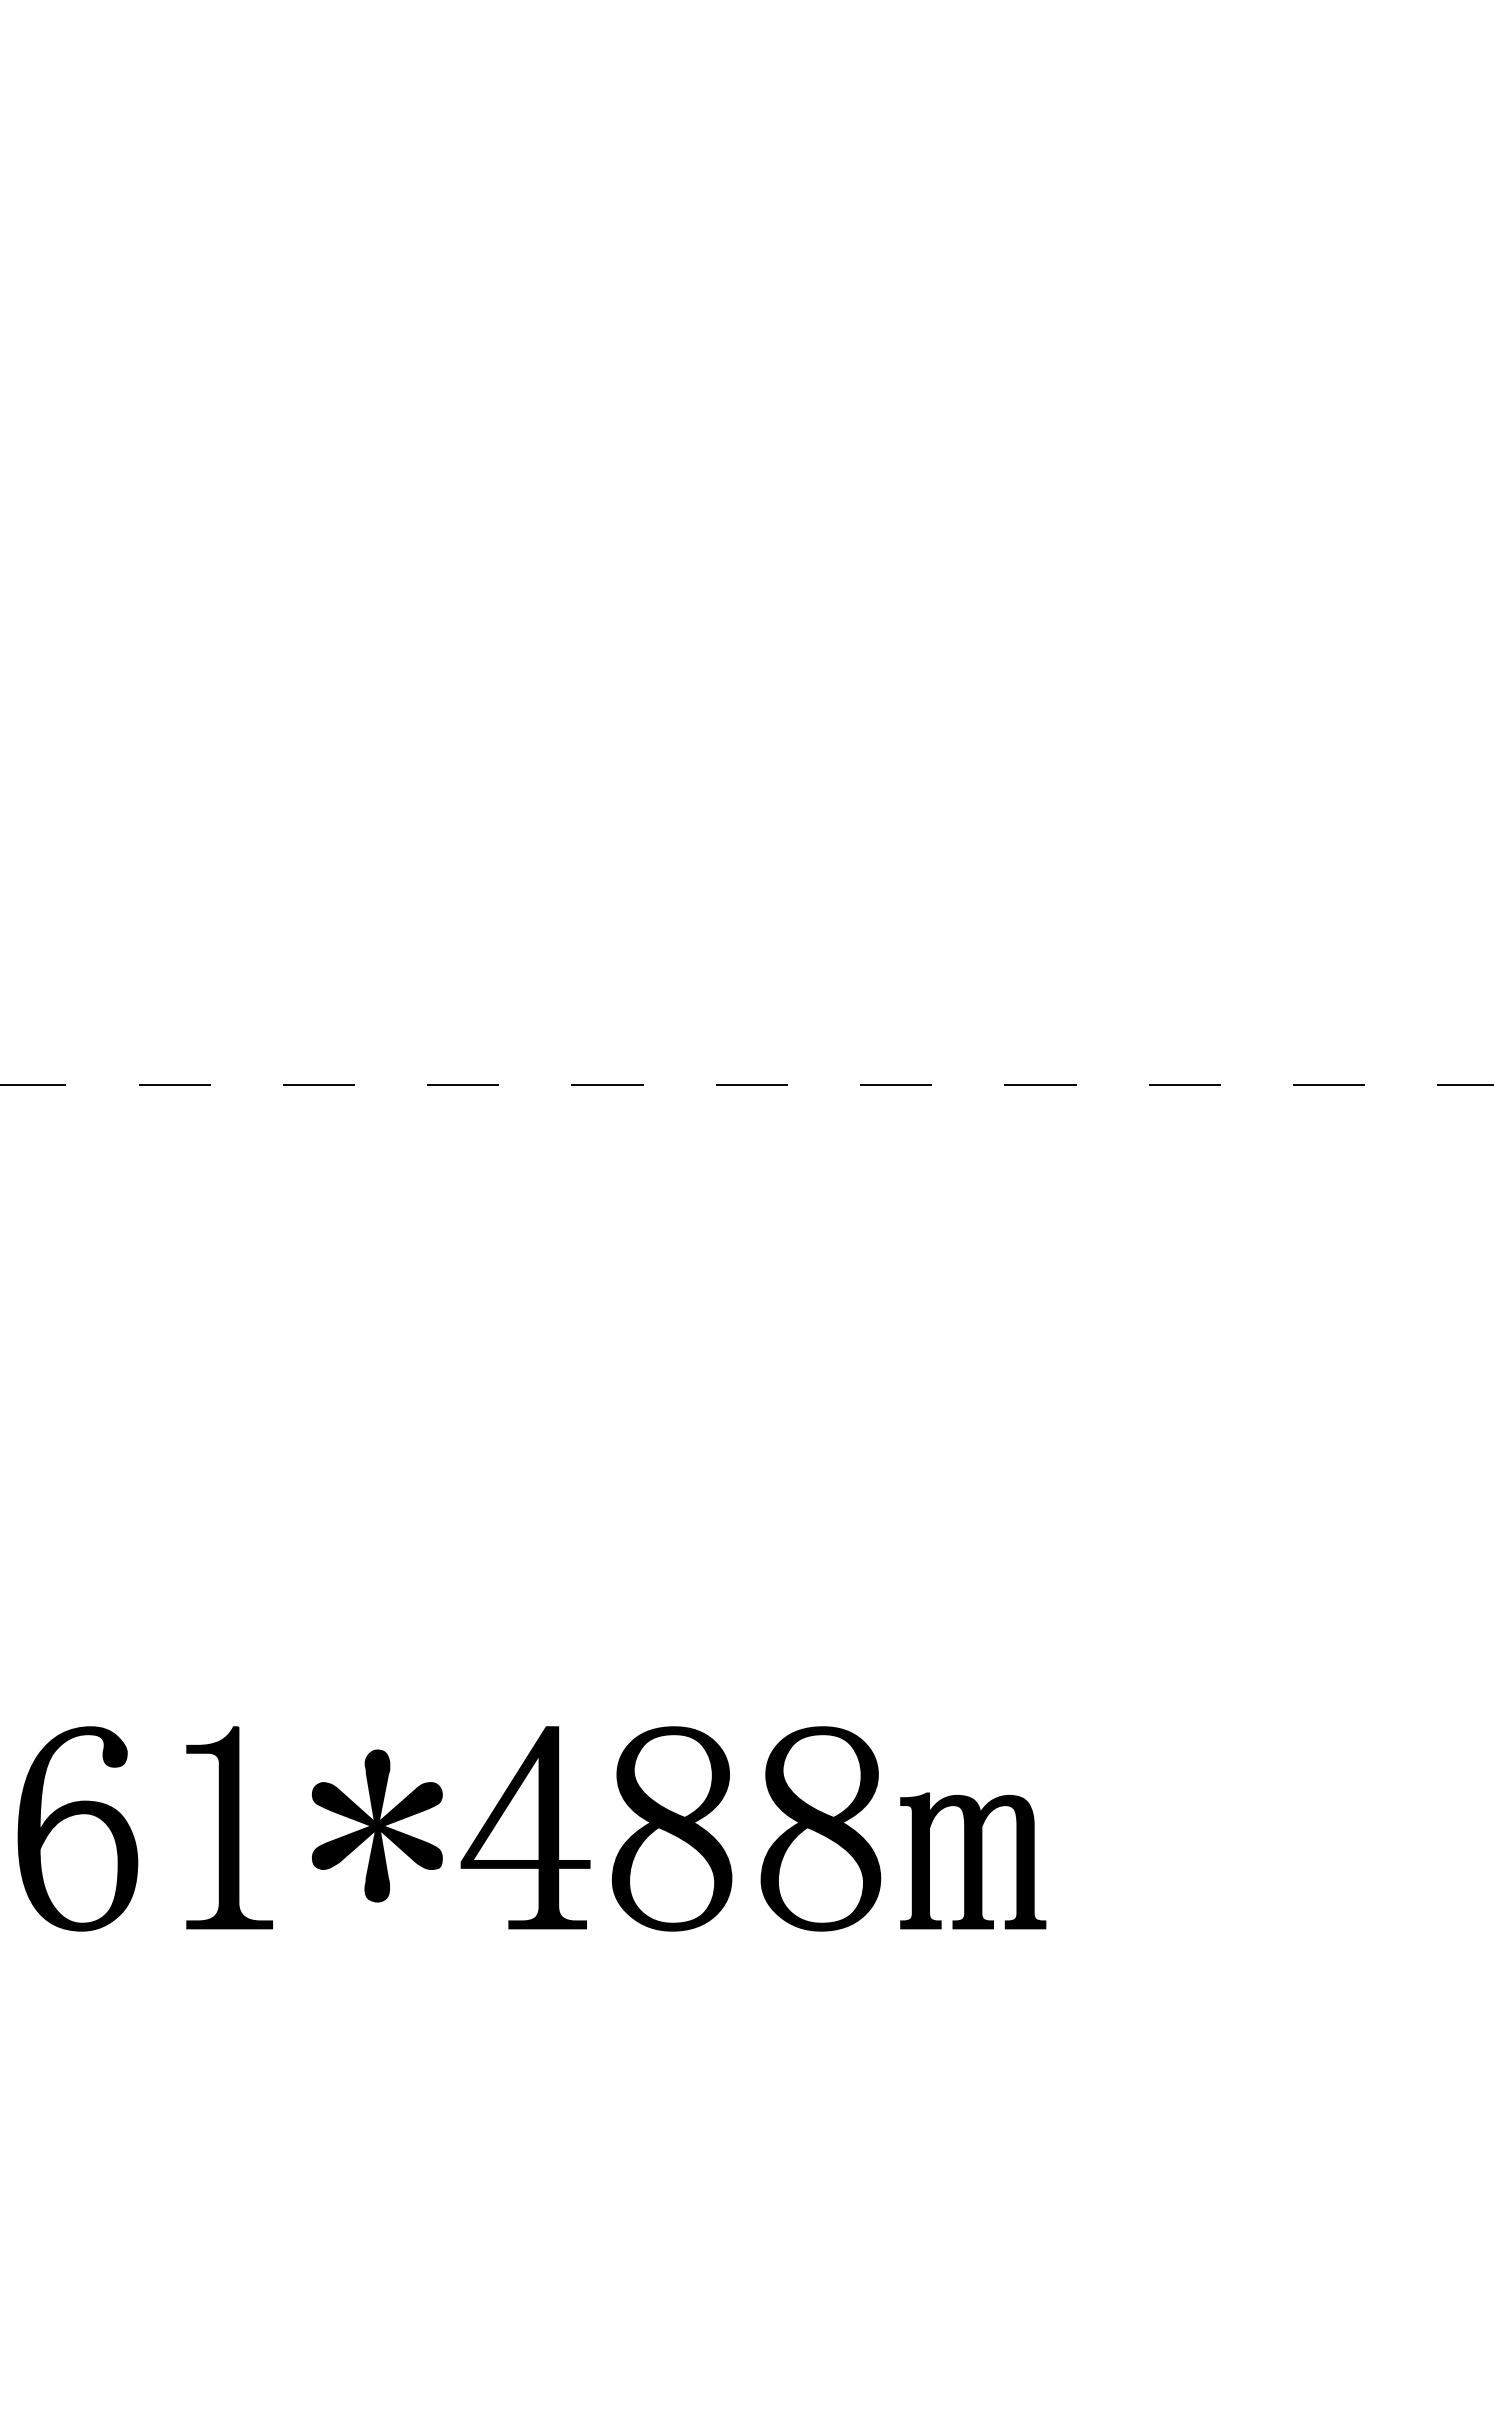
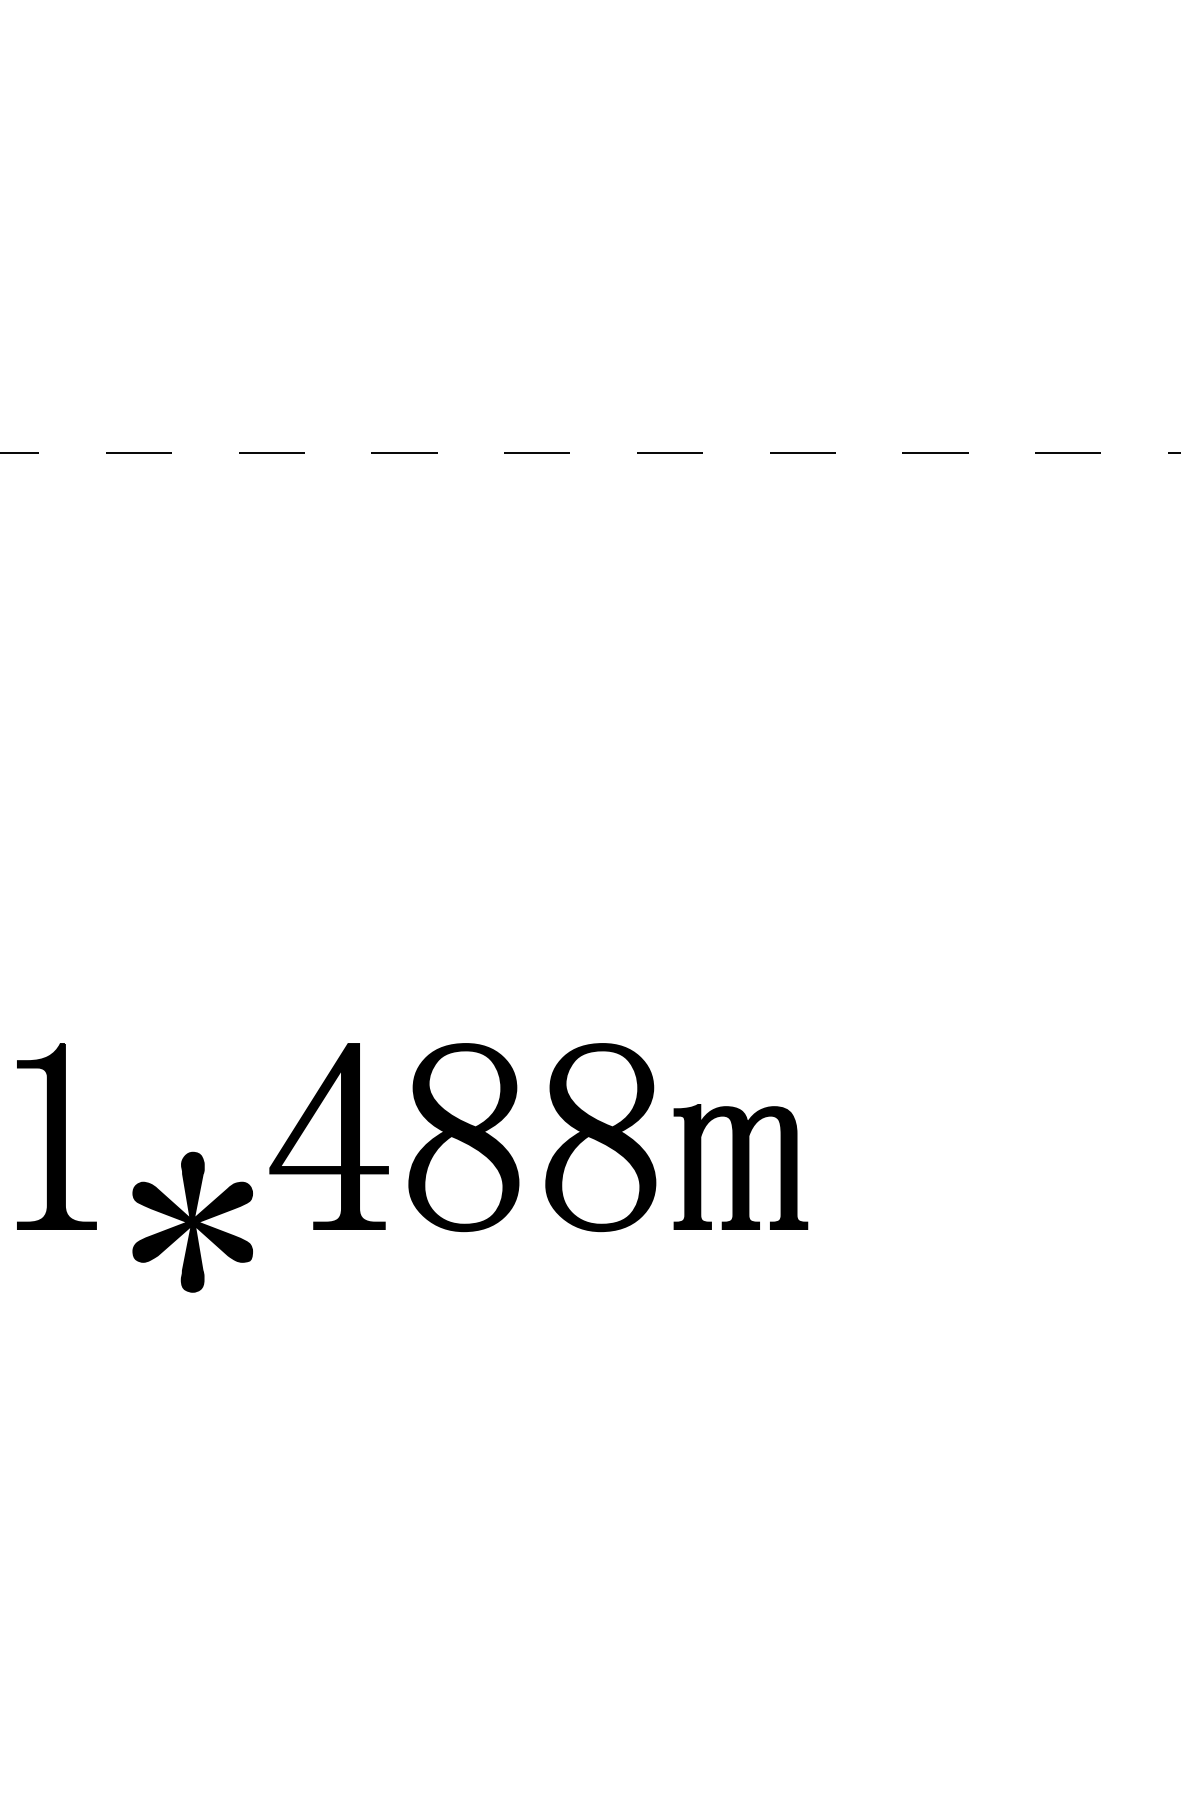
part: (377, 1825) -> (192, 1221), moved

